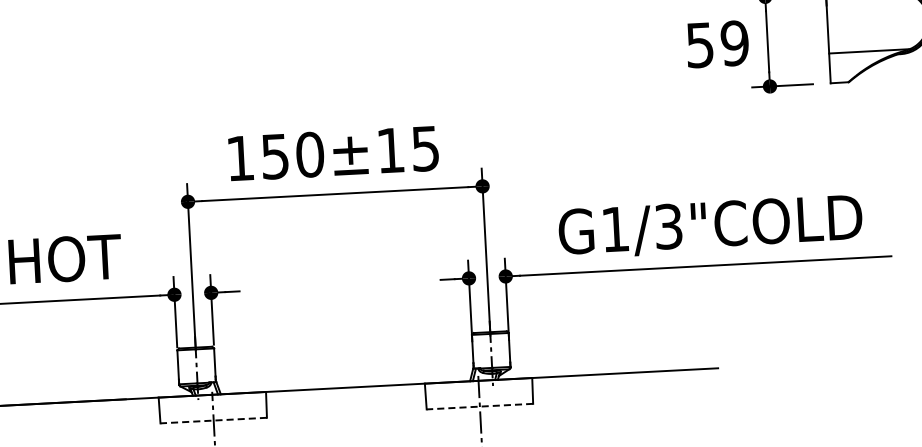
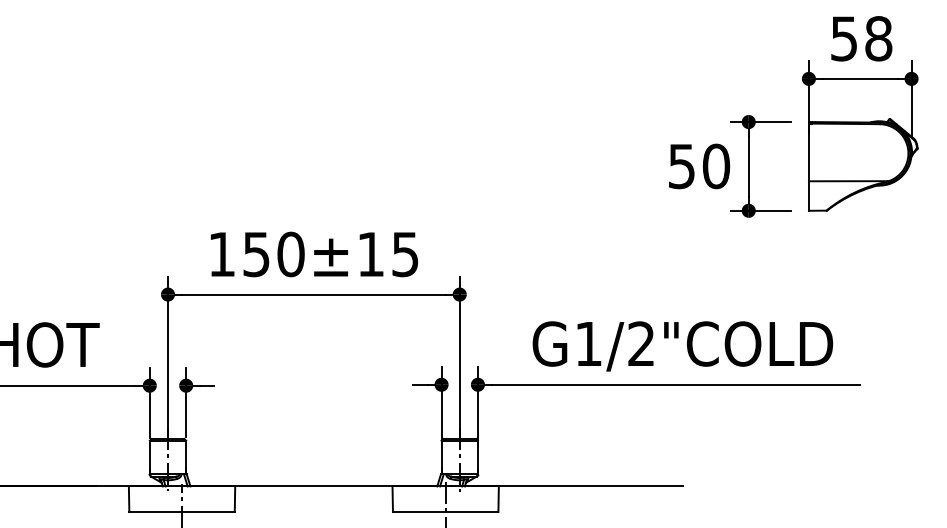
text: (735, 43) -> (716, 166), 59 -> 50
text: (668, 226) -> (641, 343), G1/3"COLD -> G1/2"COLD
line: (479, 406) -> (445, 511), dashed -> solid
line: (214, 420) -> (182, 511), dashed -> solid

